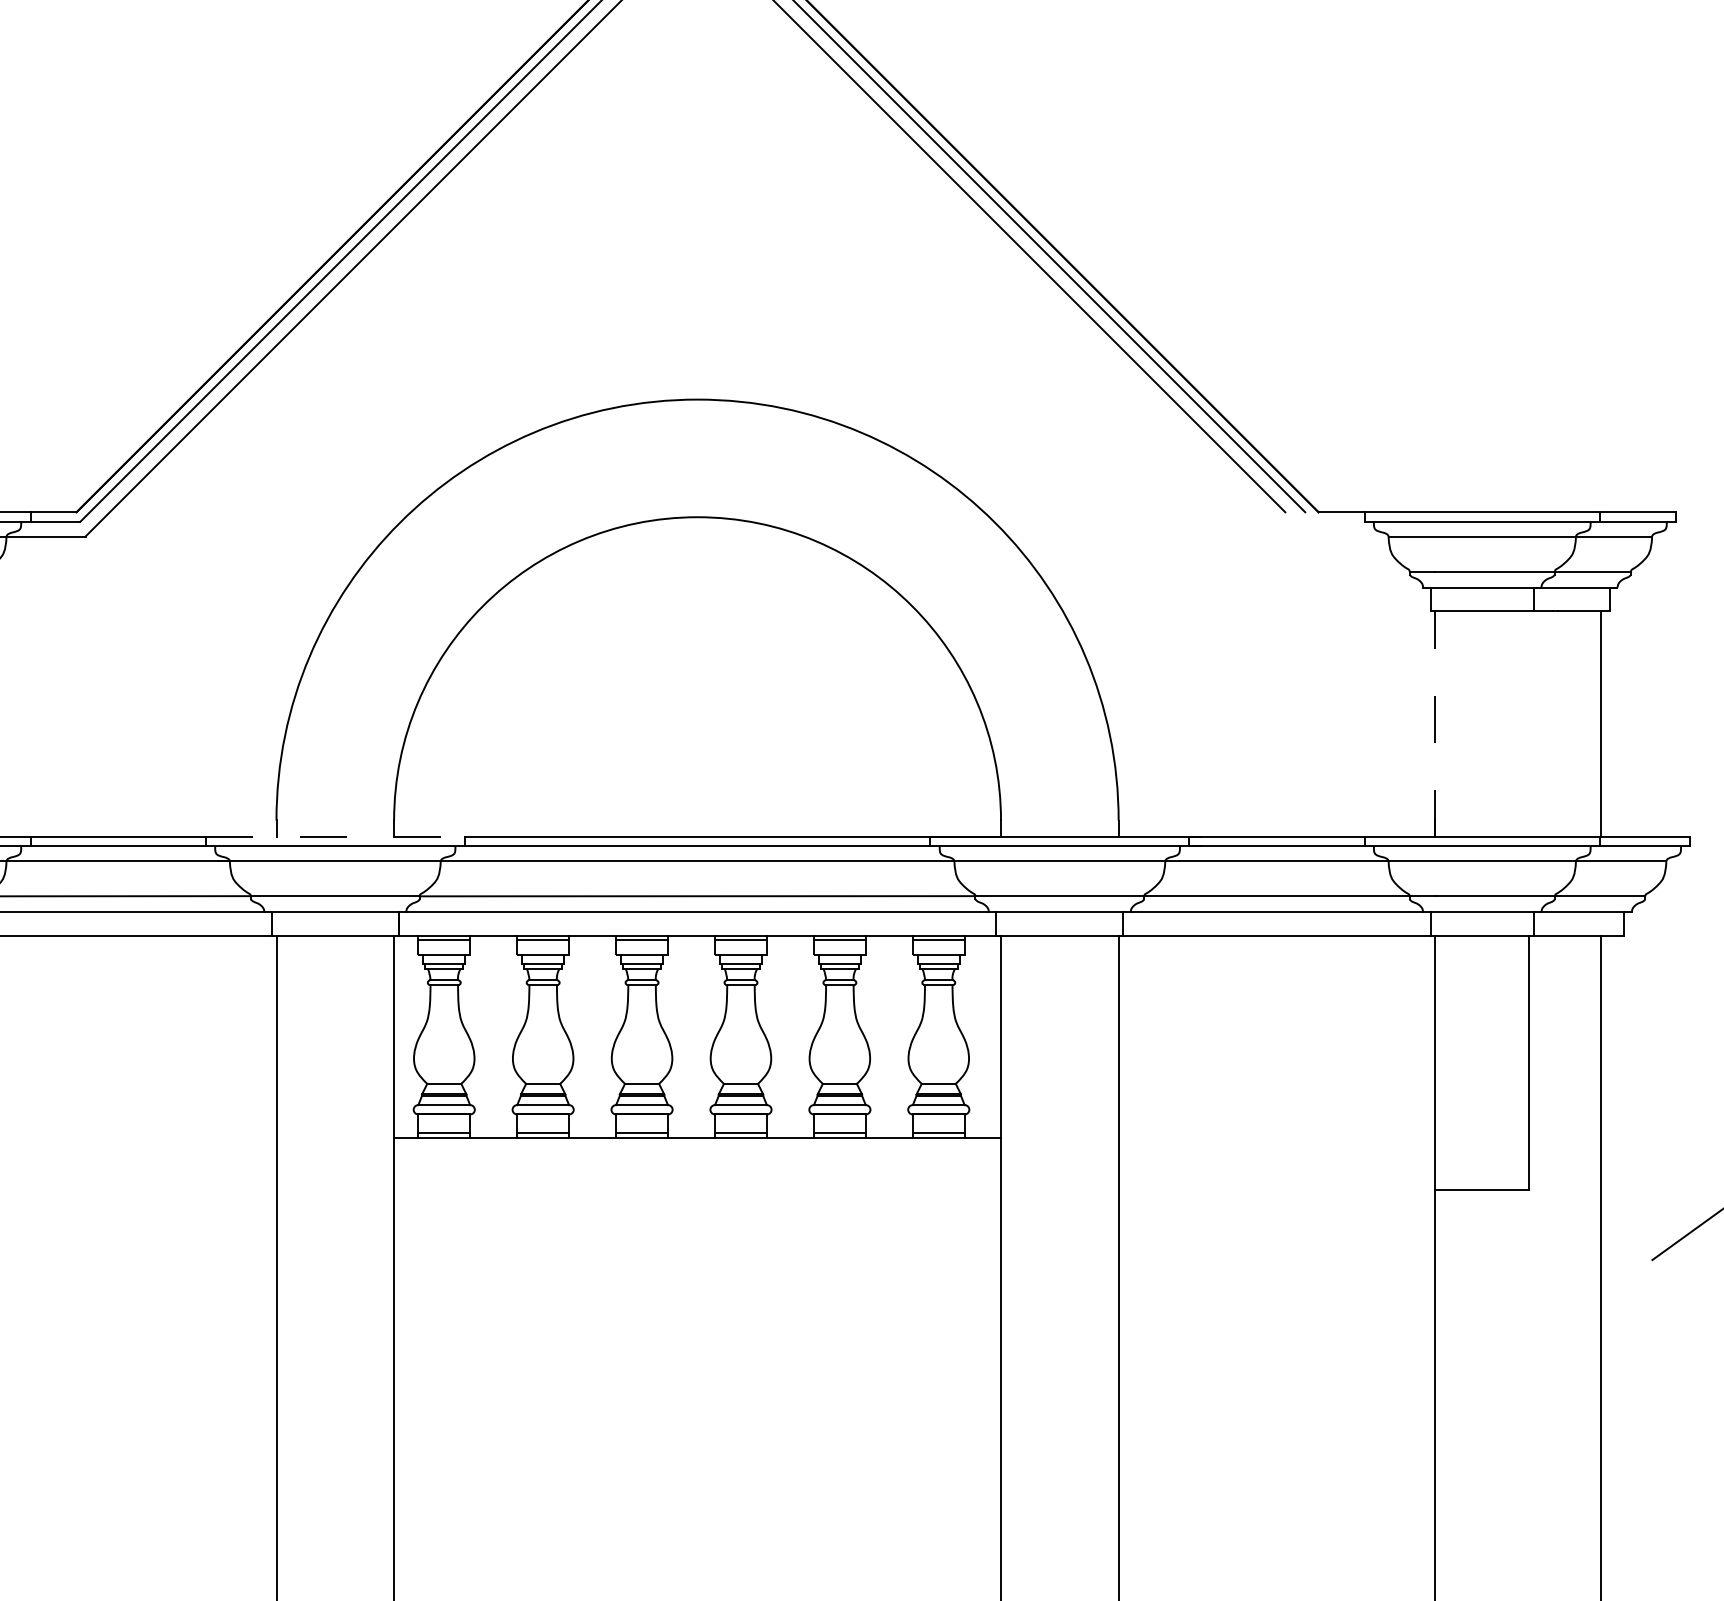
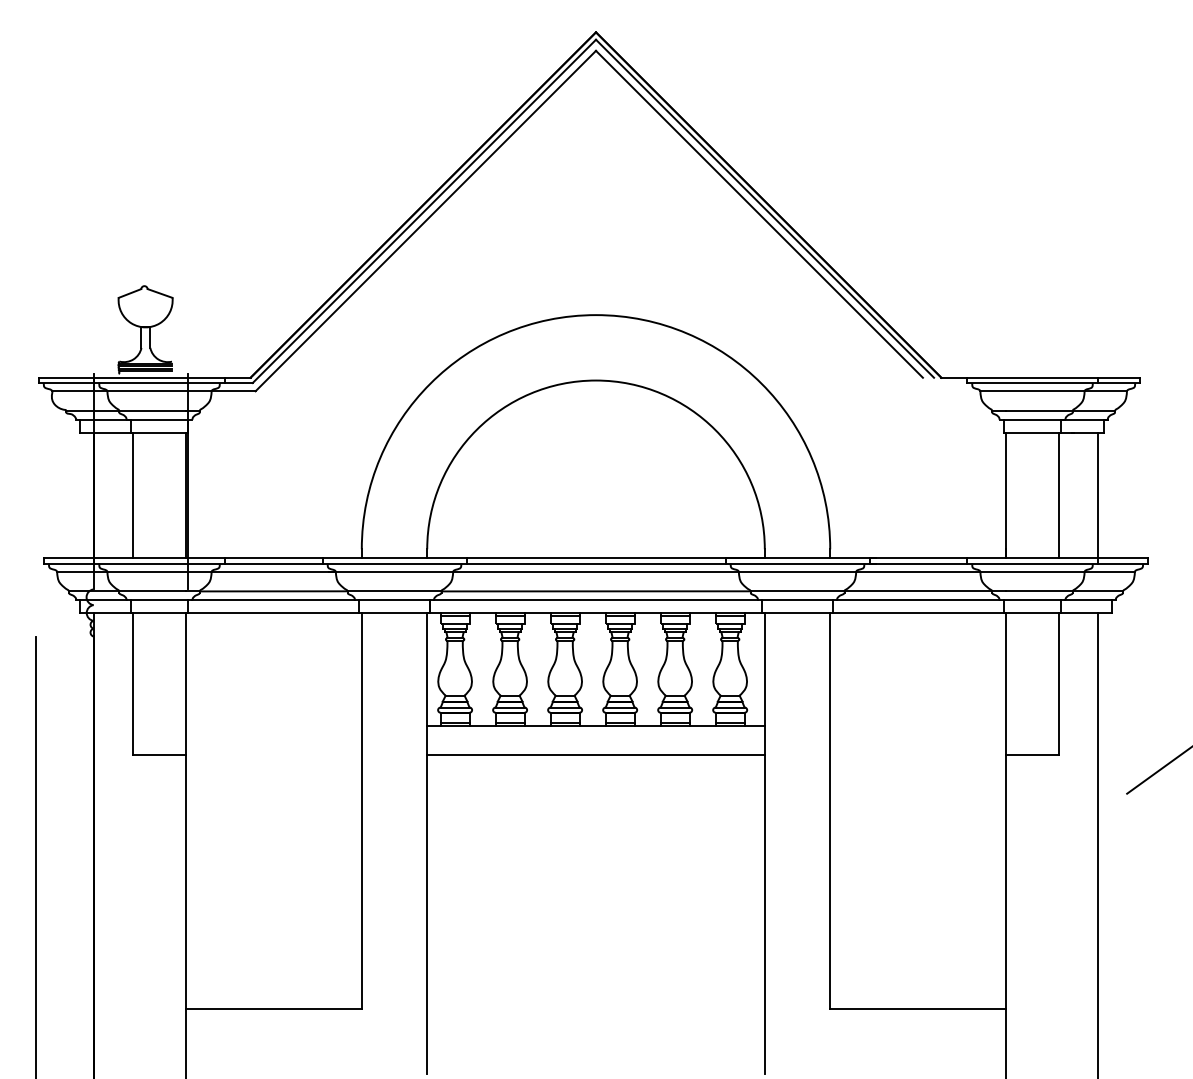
line: (1435, 723) -> (1006, 495), dashed -> solid
line: (1529, 723) -> (1058, 495), added
line: (337, 837) -> (395, 558), dashed -> solid
line: (696, 1189) -> (595, 754), added

